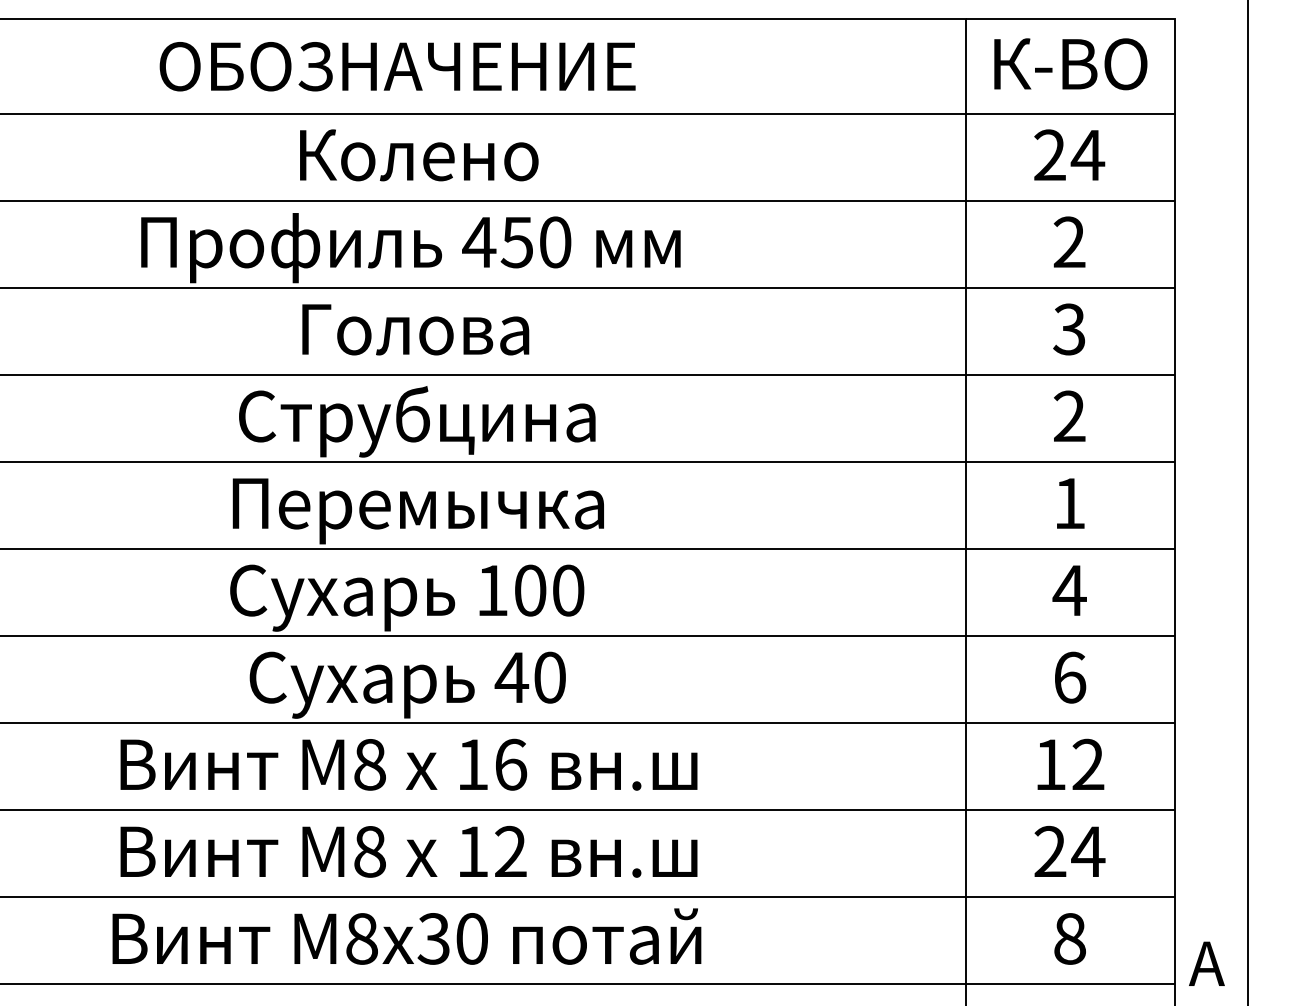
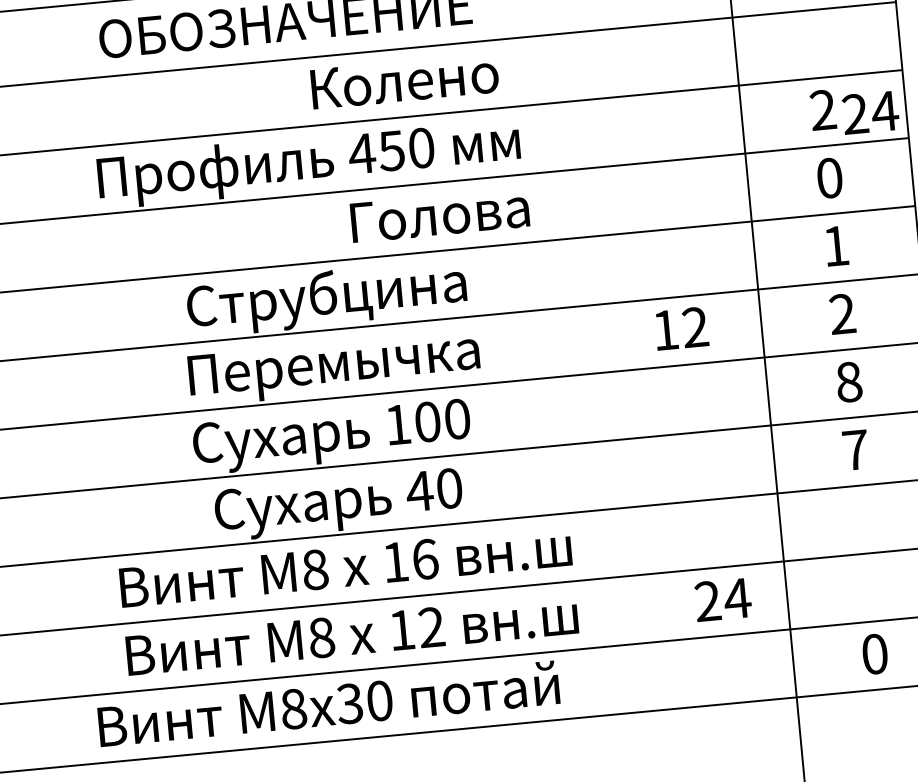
text: (1069, 154) -> (870, 112), moved
text: (419, 155) -> (405, 81), moved
text: (415, 329) -> (439, 215), moved
text: (1069, 329) -> (829, 178), 3 -> 0
text: (1069, 415) -> (835, 245), 2 -> 1
text: (1069, 502) -> (842, 313), 1 -> 2
text: (1069, 590) -> (848, 382), 4 -> 8
text: (1070, 677) -> (856, 449), 6 -> 7
text: (1070, 763) -> (681, 327), moved
text: (1069, 851) -> (722, 599), moved
text: (406, 936) -> (328, 703), moved
text: (1069, 938) -> (874, 653), 8 -> 0

